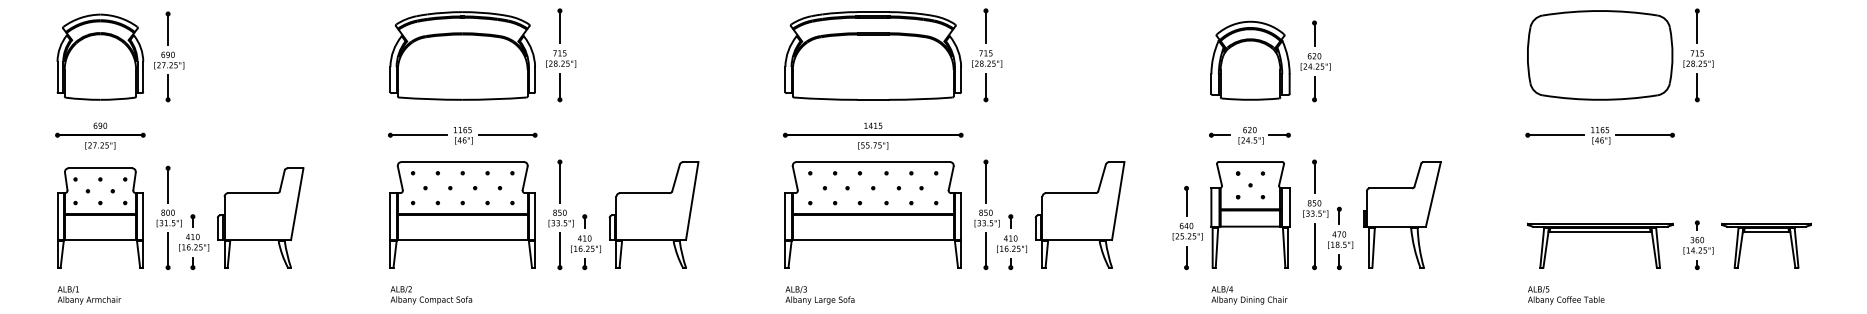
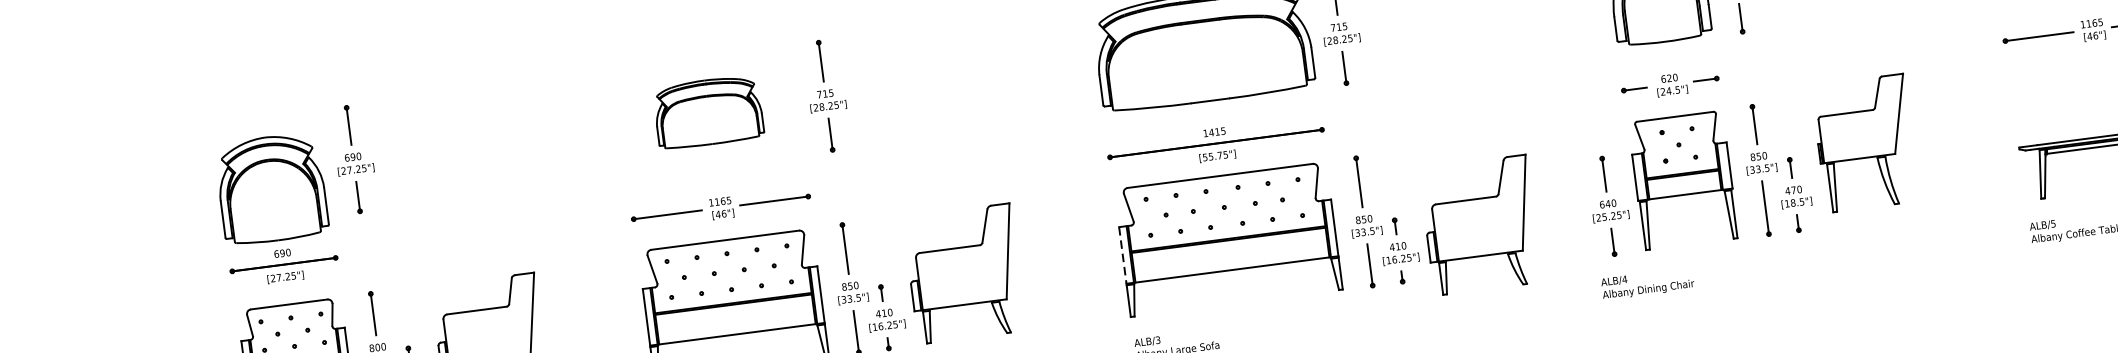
part: (462, 55) -> (708, 111), size x0.6
part: (100, 56) -> (271, 188), moved
part: (1079, 214) -> (1479, 224), moved
part: (1402, 214) -> (1864, 143), moved
line: (785, 217) -> (1123, 256), solid -> dashed
text: (1249, 295) -> (1647, 284), moved

